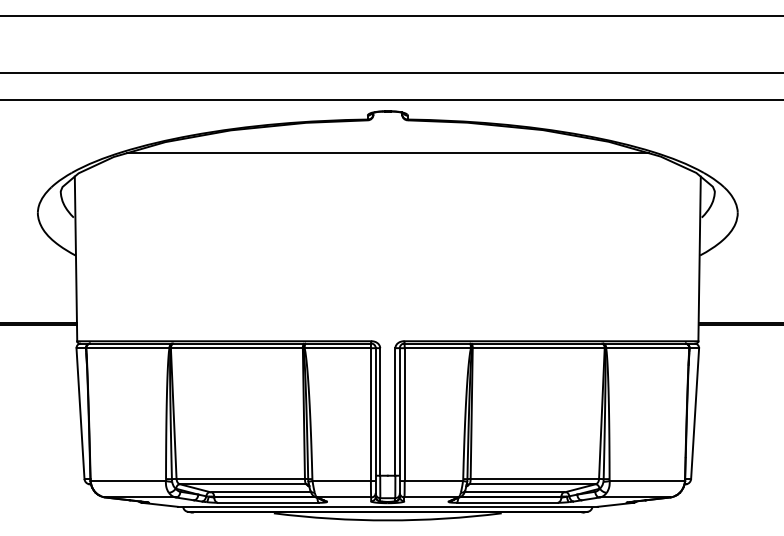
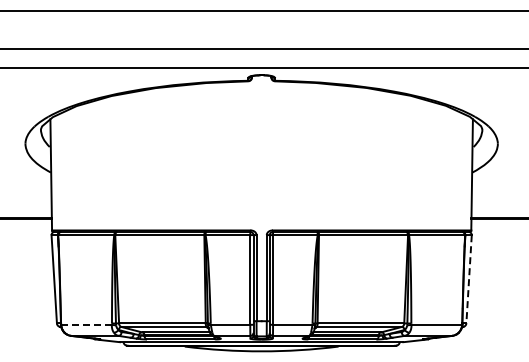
line: (387, 153) -> (261, 103), removed
line: (695, 413) -> (469, 279), solid -> dashed
line: (128, 480) -> (86, 324), solid -> dashed

